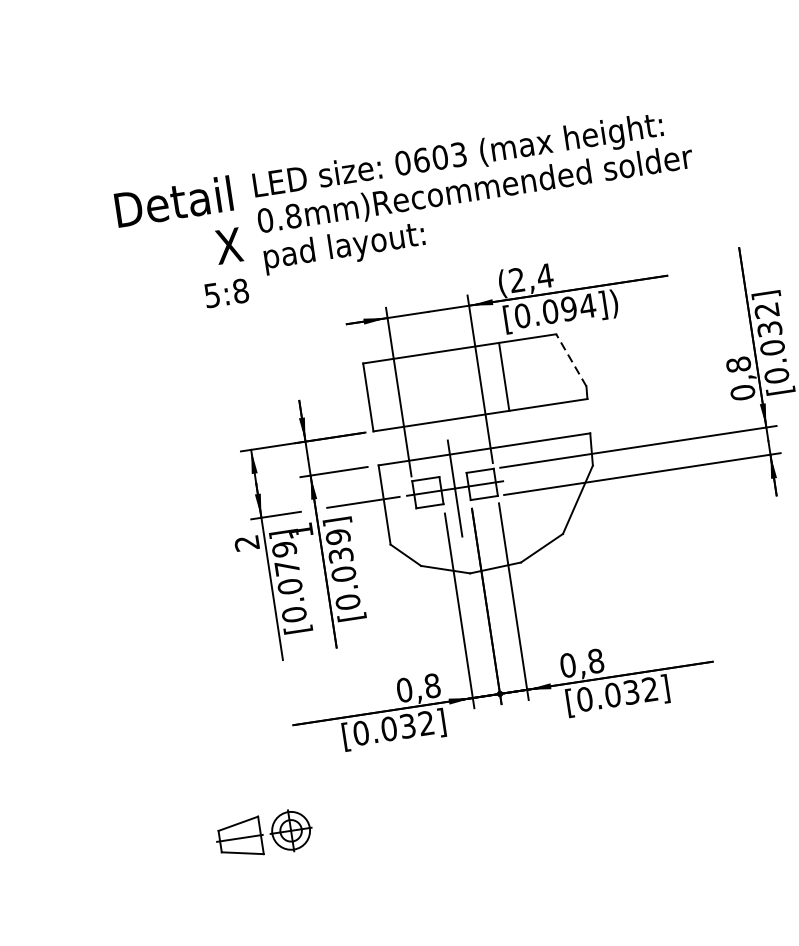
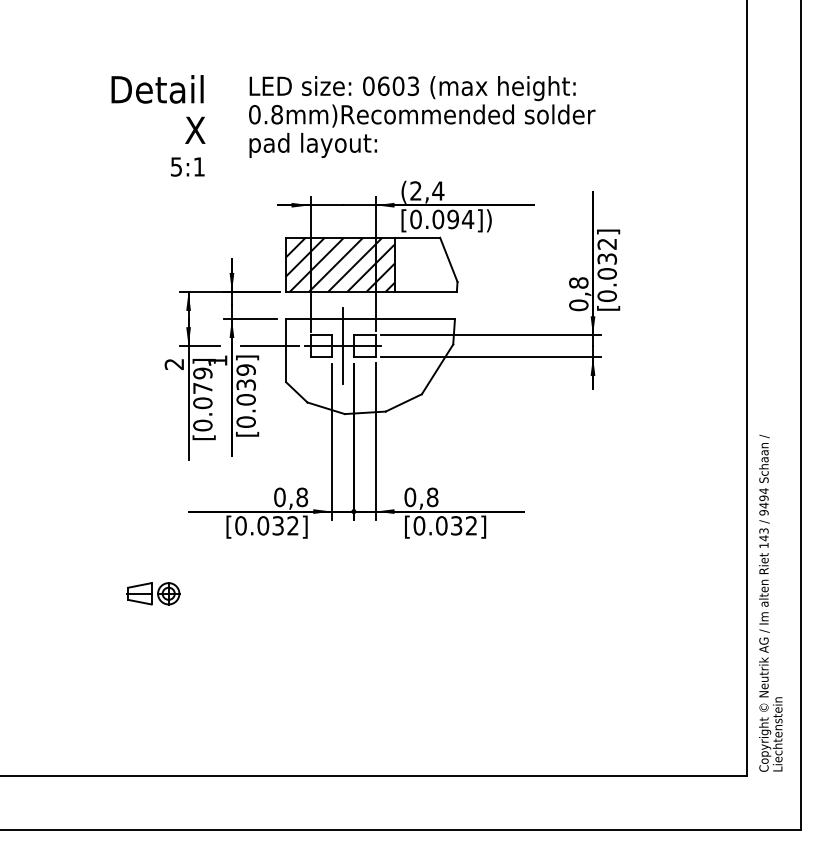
text: (476, 190) -> (422, 116), moved
text: (241, 290) -> (199, 166), 5:8 -> 5:1
line: (570, 359) -> (448, 259), dashed -> solid
hatch: (436, 386) -> (340, 264), added
part: (264, 834) -> (153, 593), size x0.71

